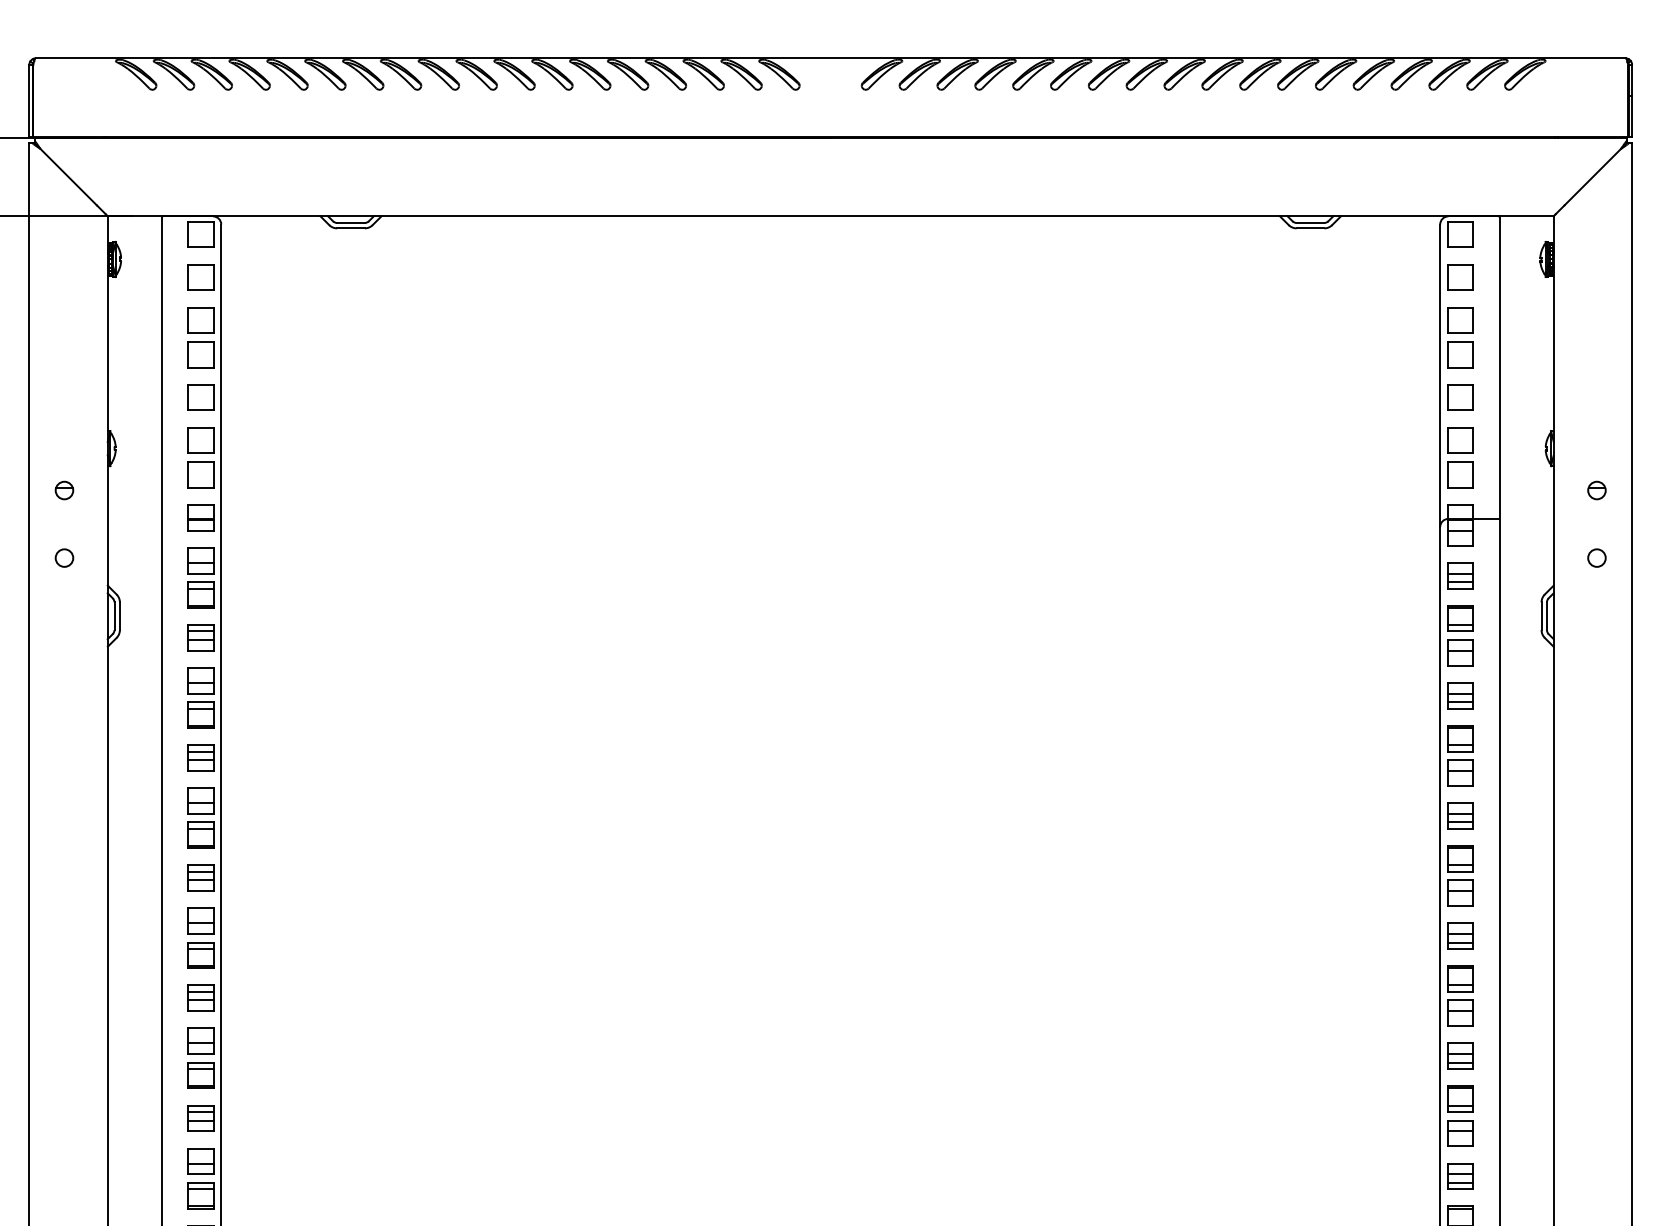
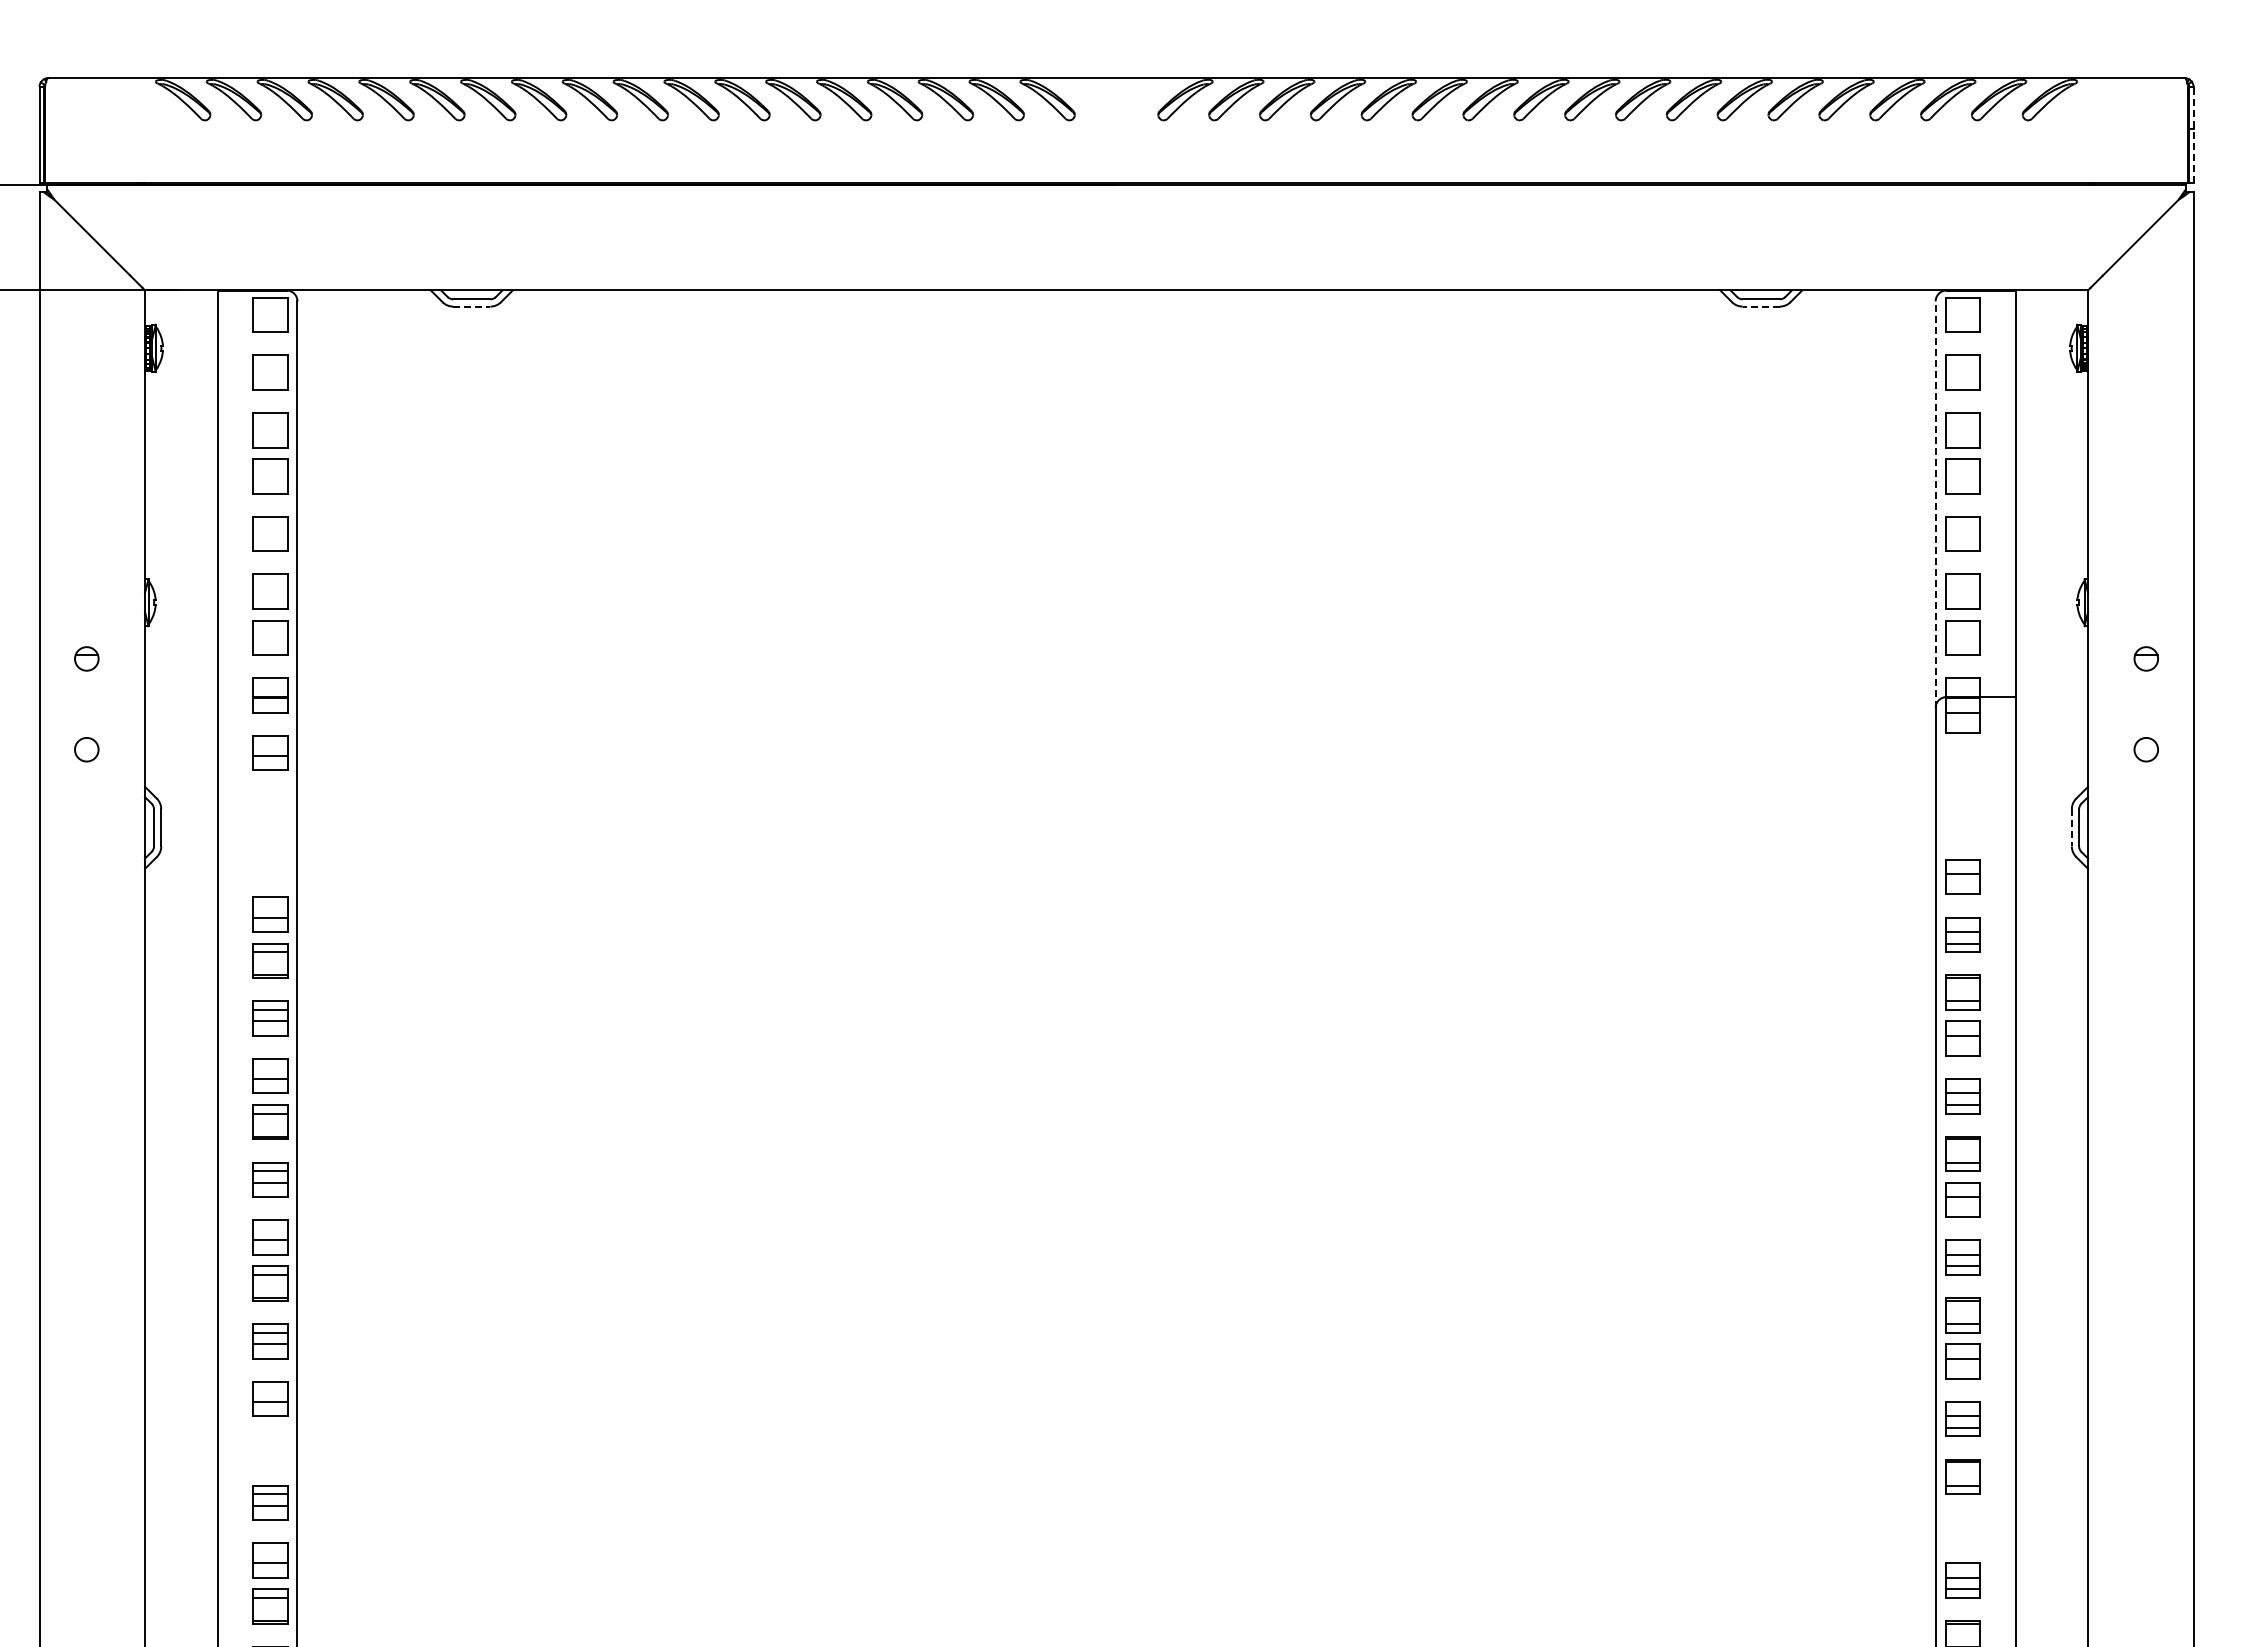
line: (1632, 100) -> (2193, 134), solid -> dashed
line: (350, 228) -> (471, 306), solid -> dashed
line: (1310, 228) -> (1761, 306), solid -> dashed
line: (1440, 375) -> (1935, 504), solid -> dashed
part: (1460, 575) -> (1962, 773), removed
part: (201, 595) -> (270, 799), removed
line: (1541, 615) -> (2071, 827), solid -> dashed
part: (1460, 618) -> (1962, 830), removed
part: (201, 637) -> (270, 856), removed
part: (201, 1075) -> (270, 1444), removed
part: (1460, 1133) -> (1962, 1522), removed

